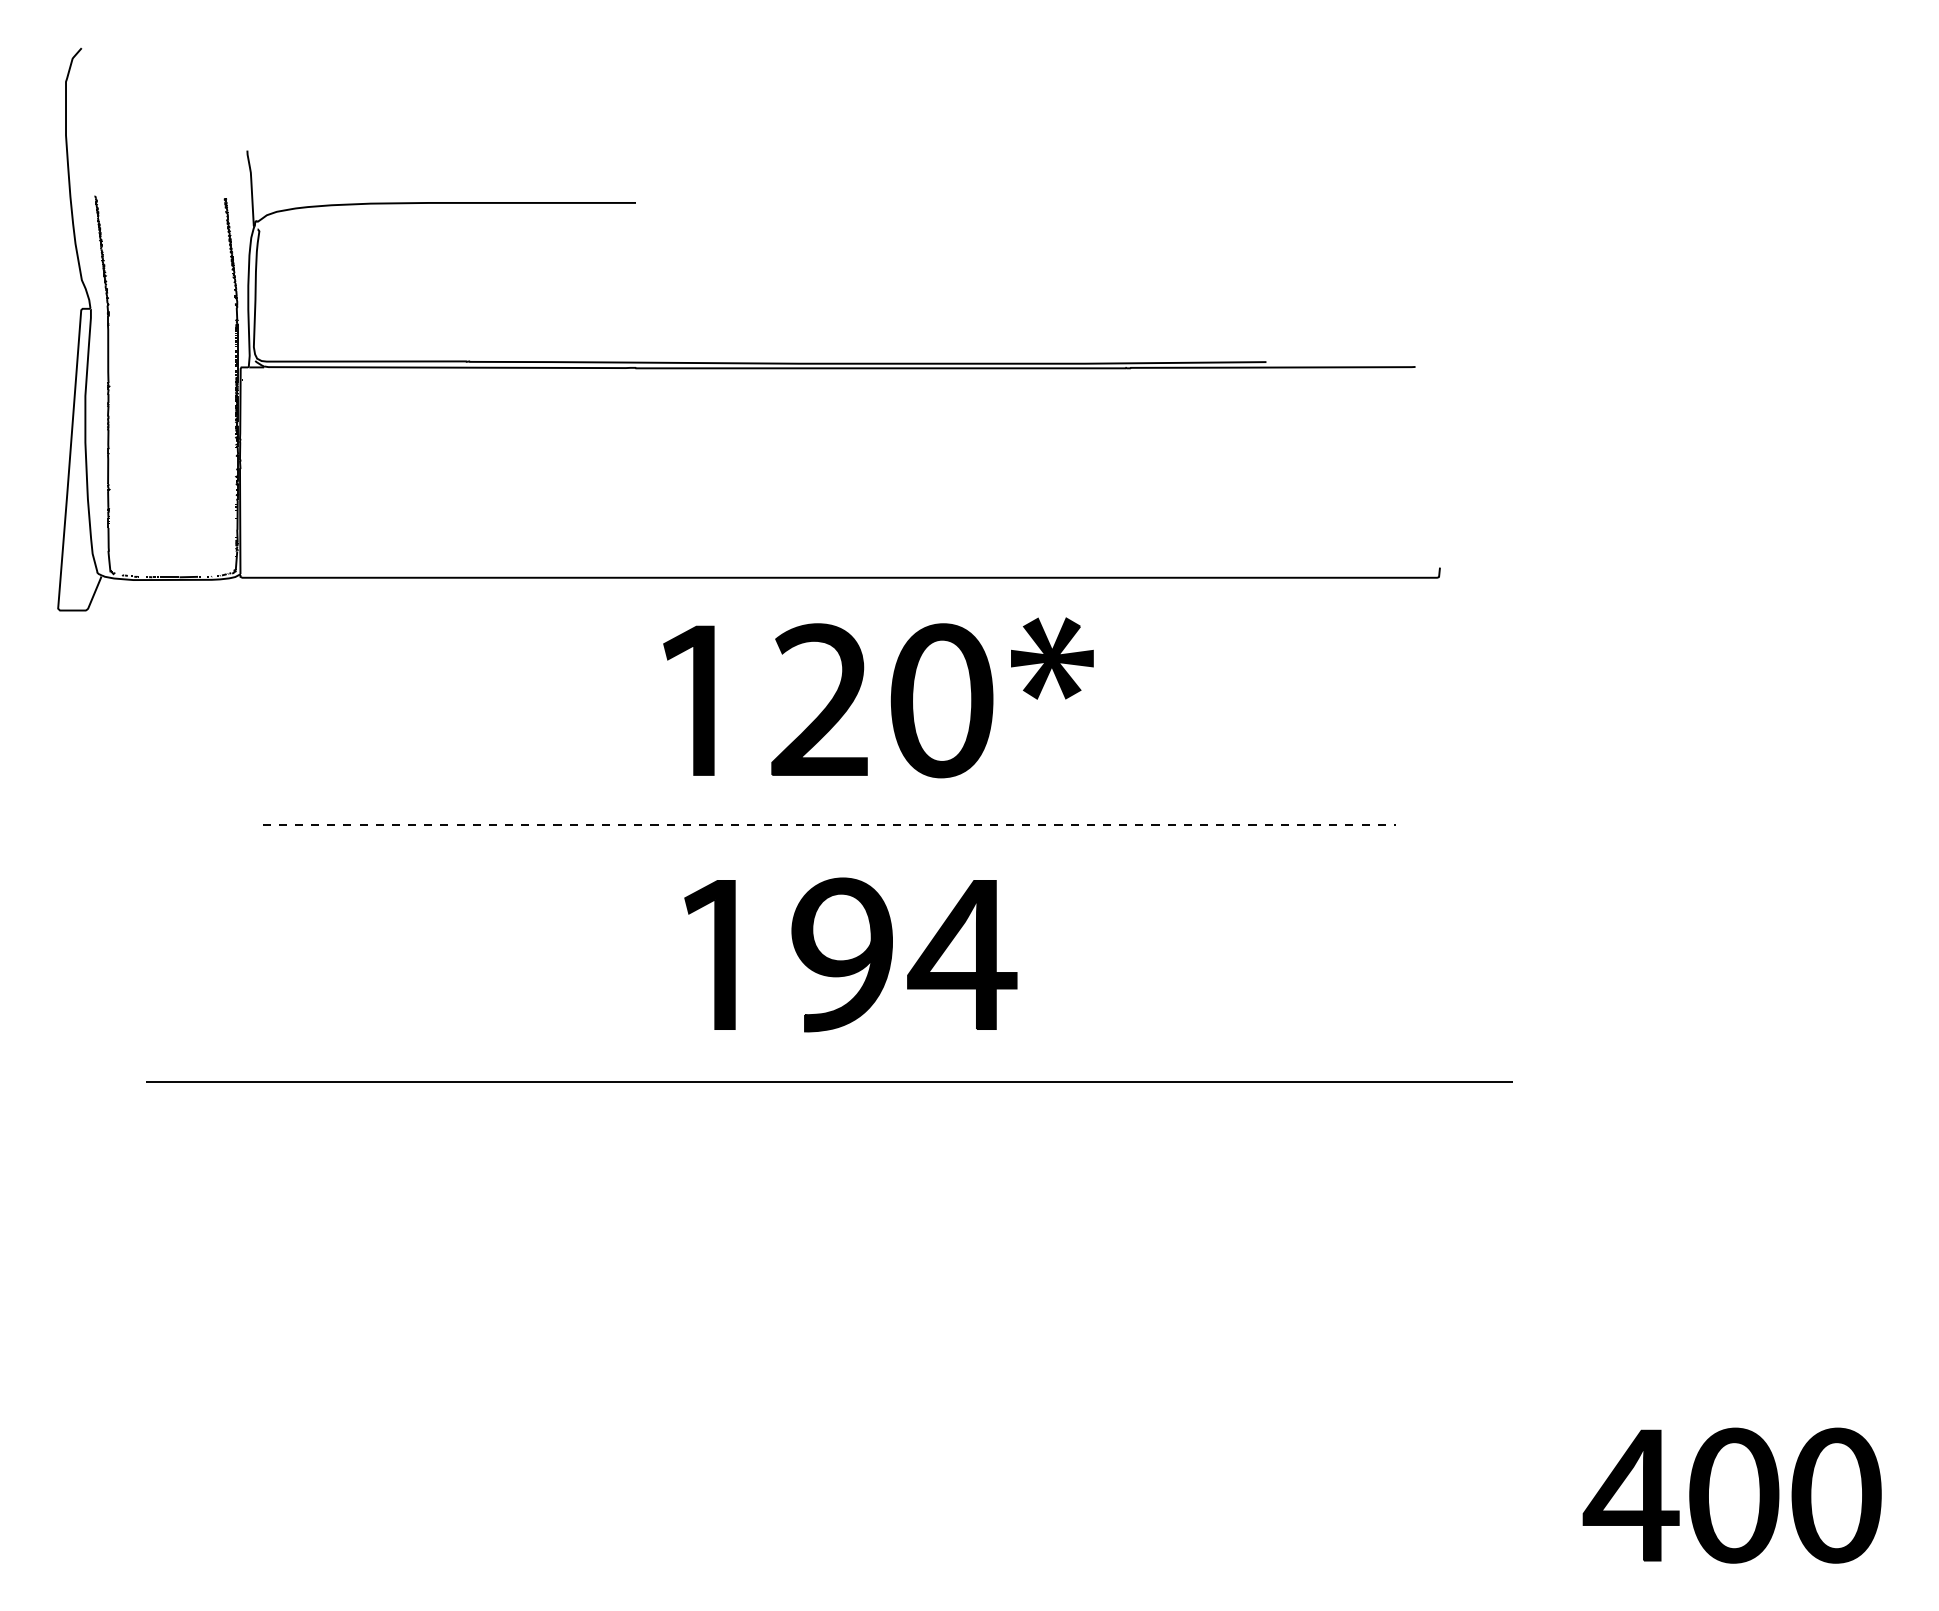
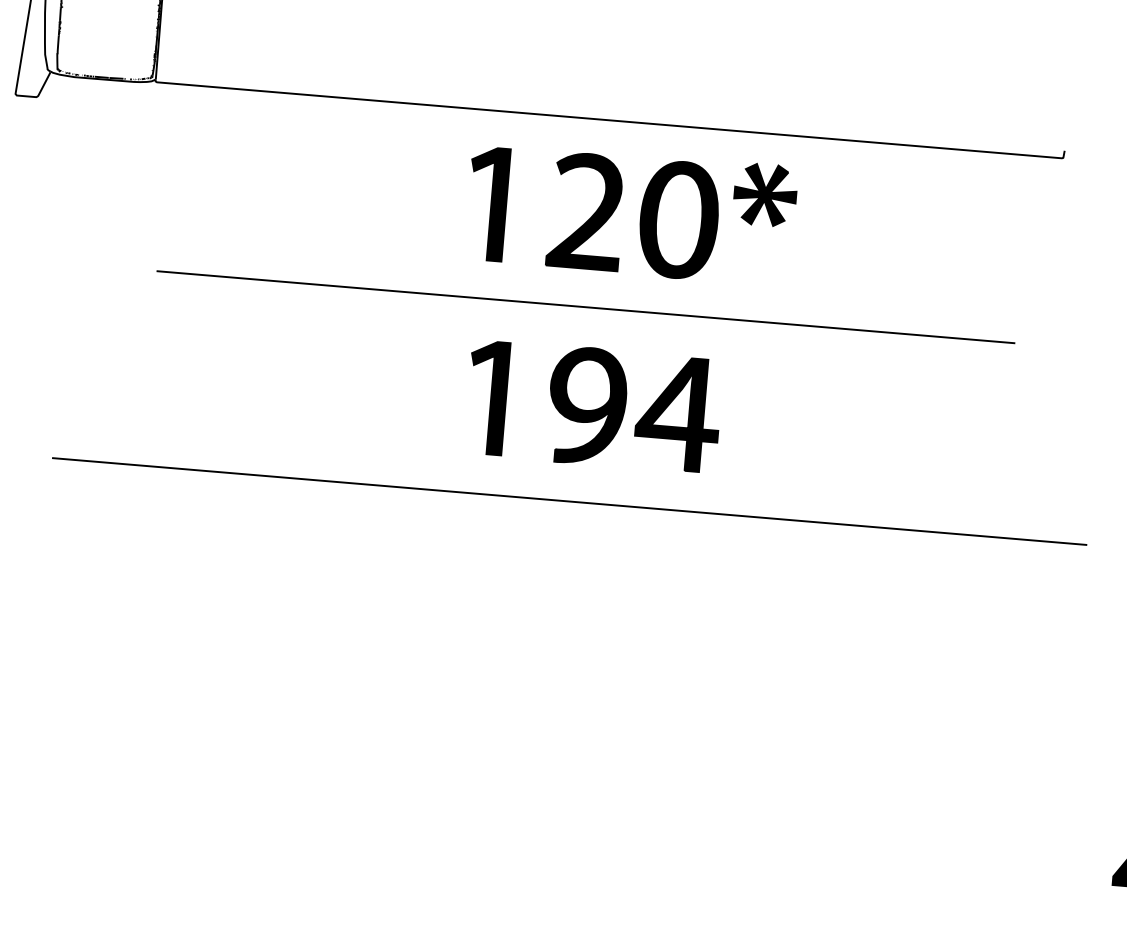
line: (829, 825) -> (585, 307), dashed -> solid

